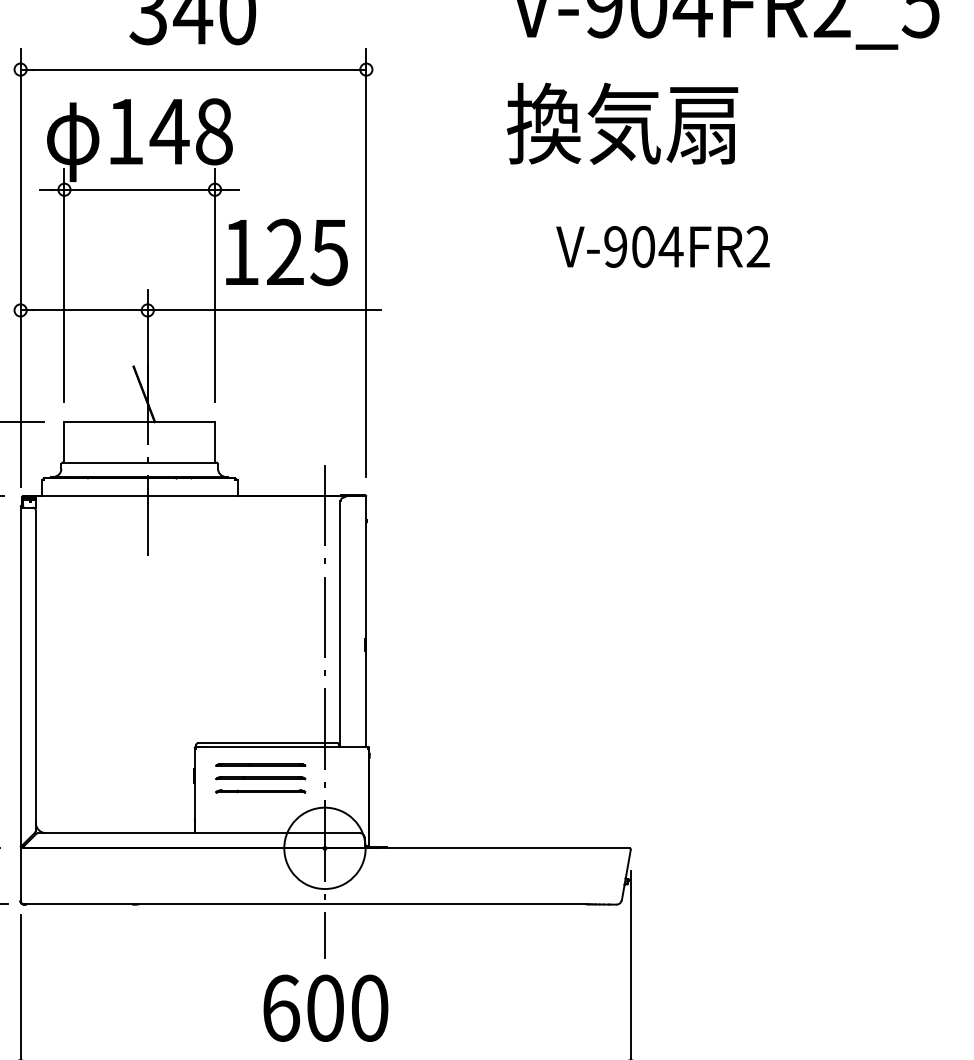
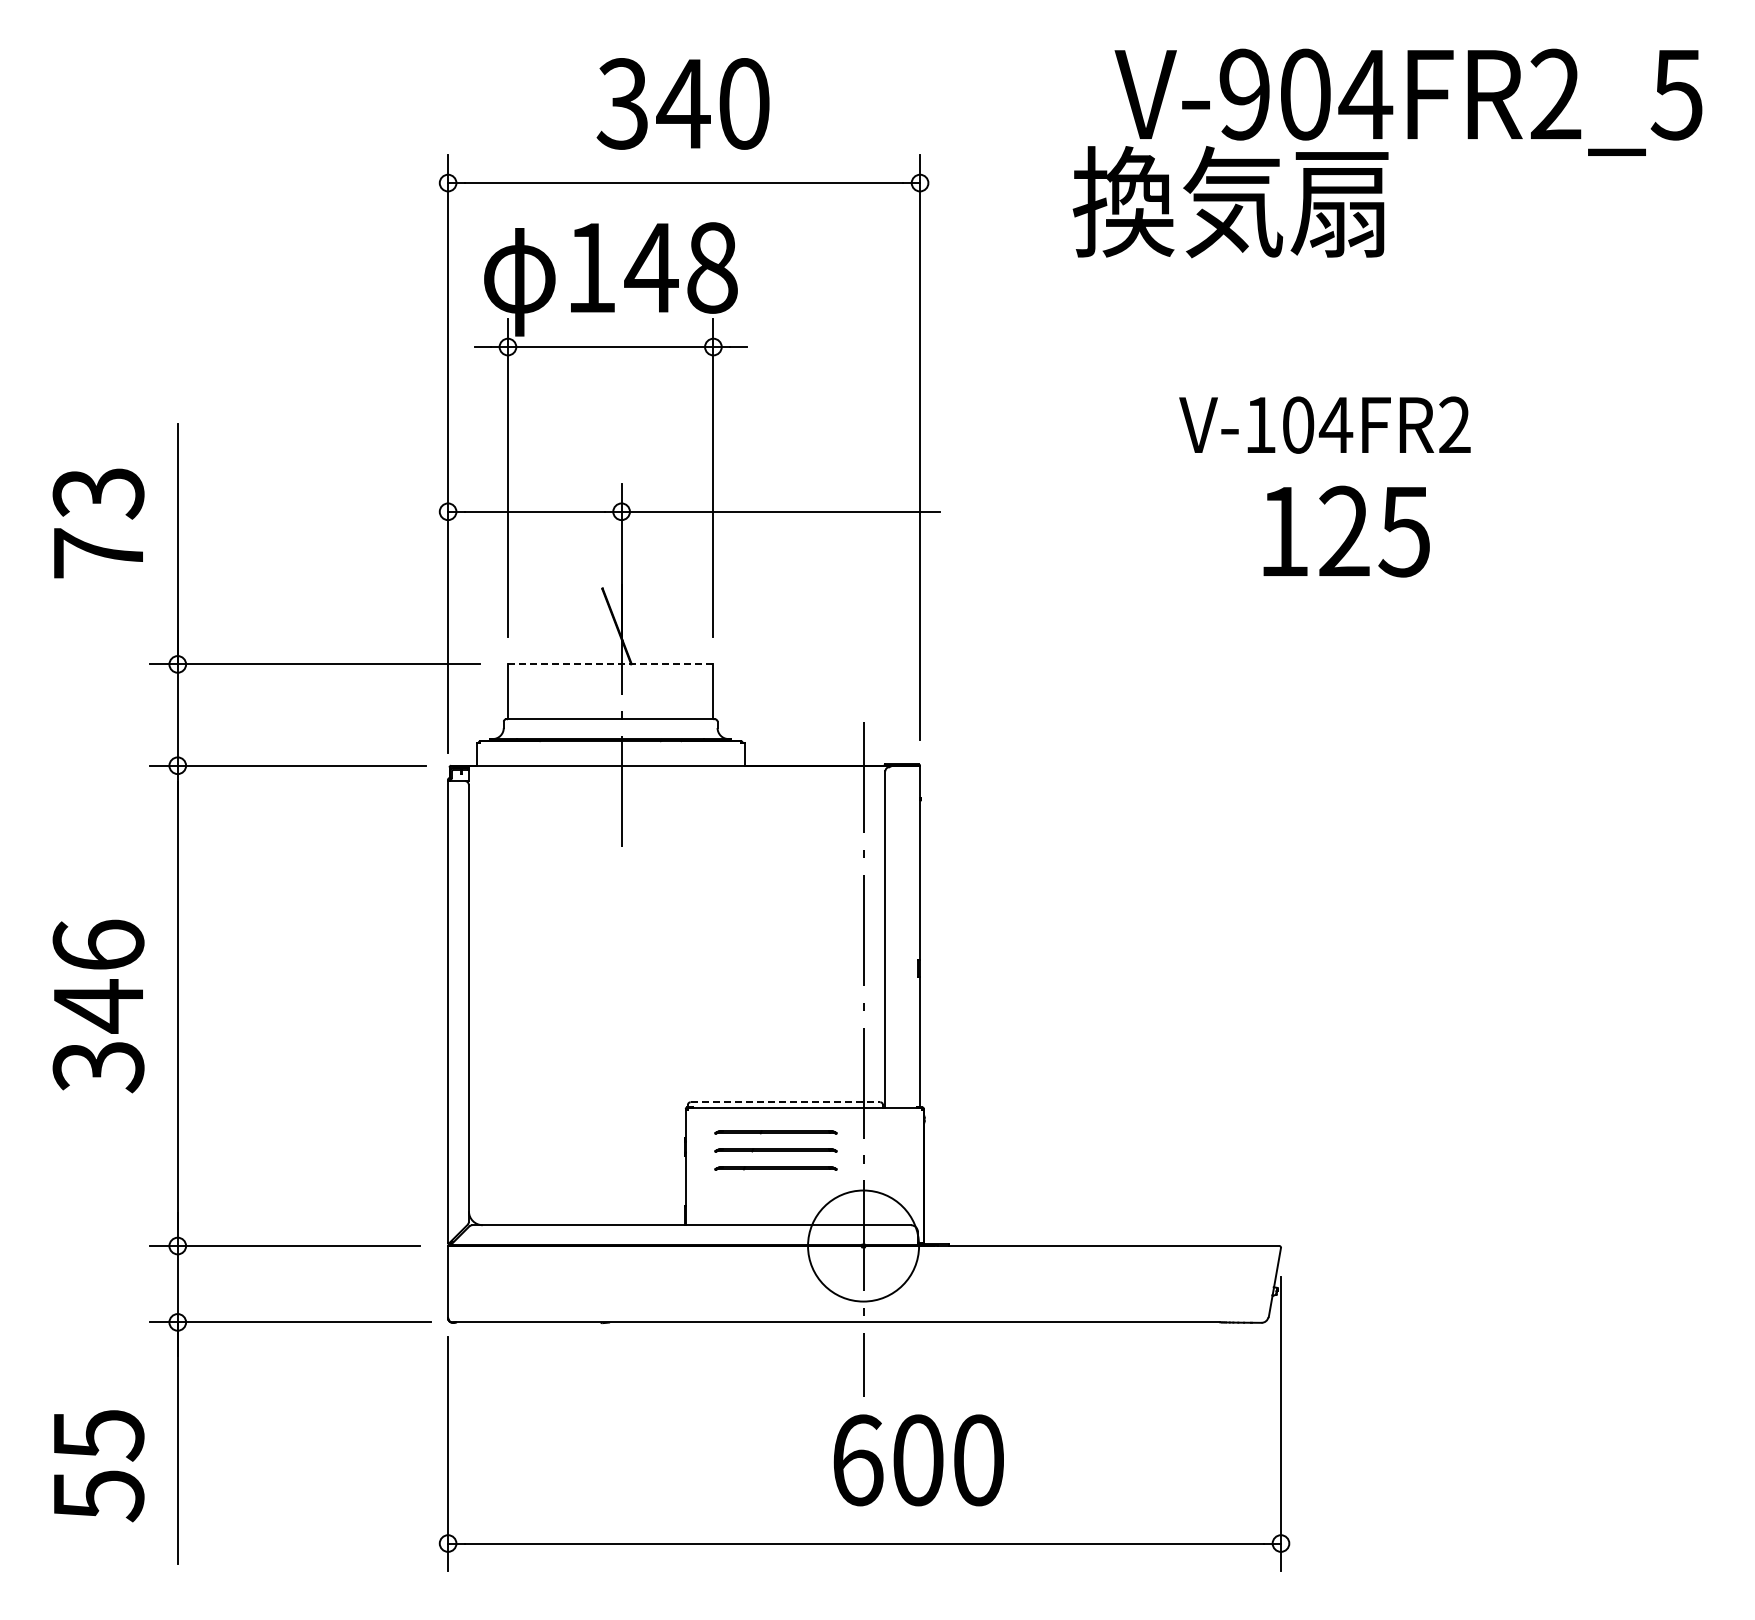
text: (622, 124) -> (1230, 202), moved
text: (615, 246) -> (1259, 424), V-904FR2 -> V-104FR2
text: (286, 252) -> (1346, 531), moved
line: (139, 422) -> (610, 664), solid -> dashed
line: (267, 743) -> (785, 1102), solid -> dashed
text: (325, 1008) -> (918, 1460), moved

